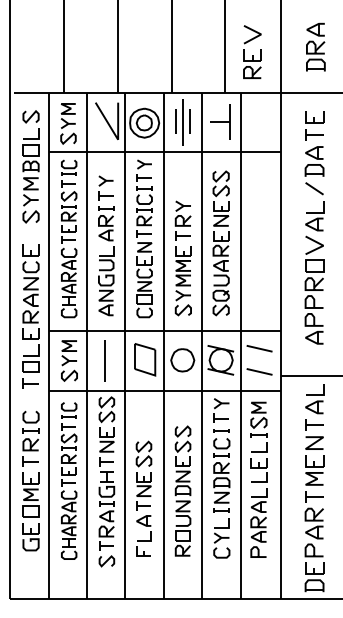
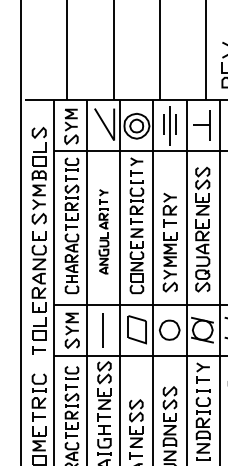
part: (30, 166) -> (38, 175), moved
part: (106, 245) -> (104, 231), size x0.7

